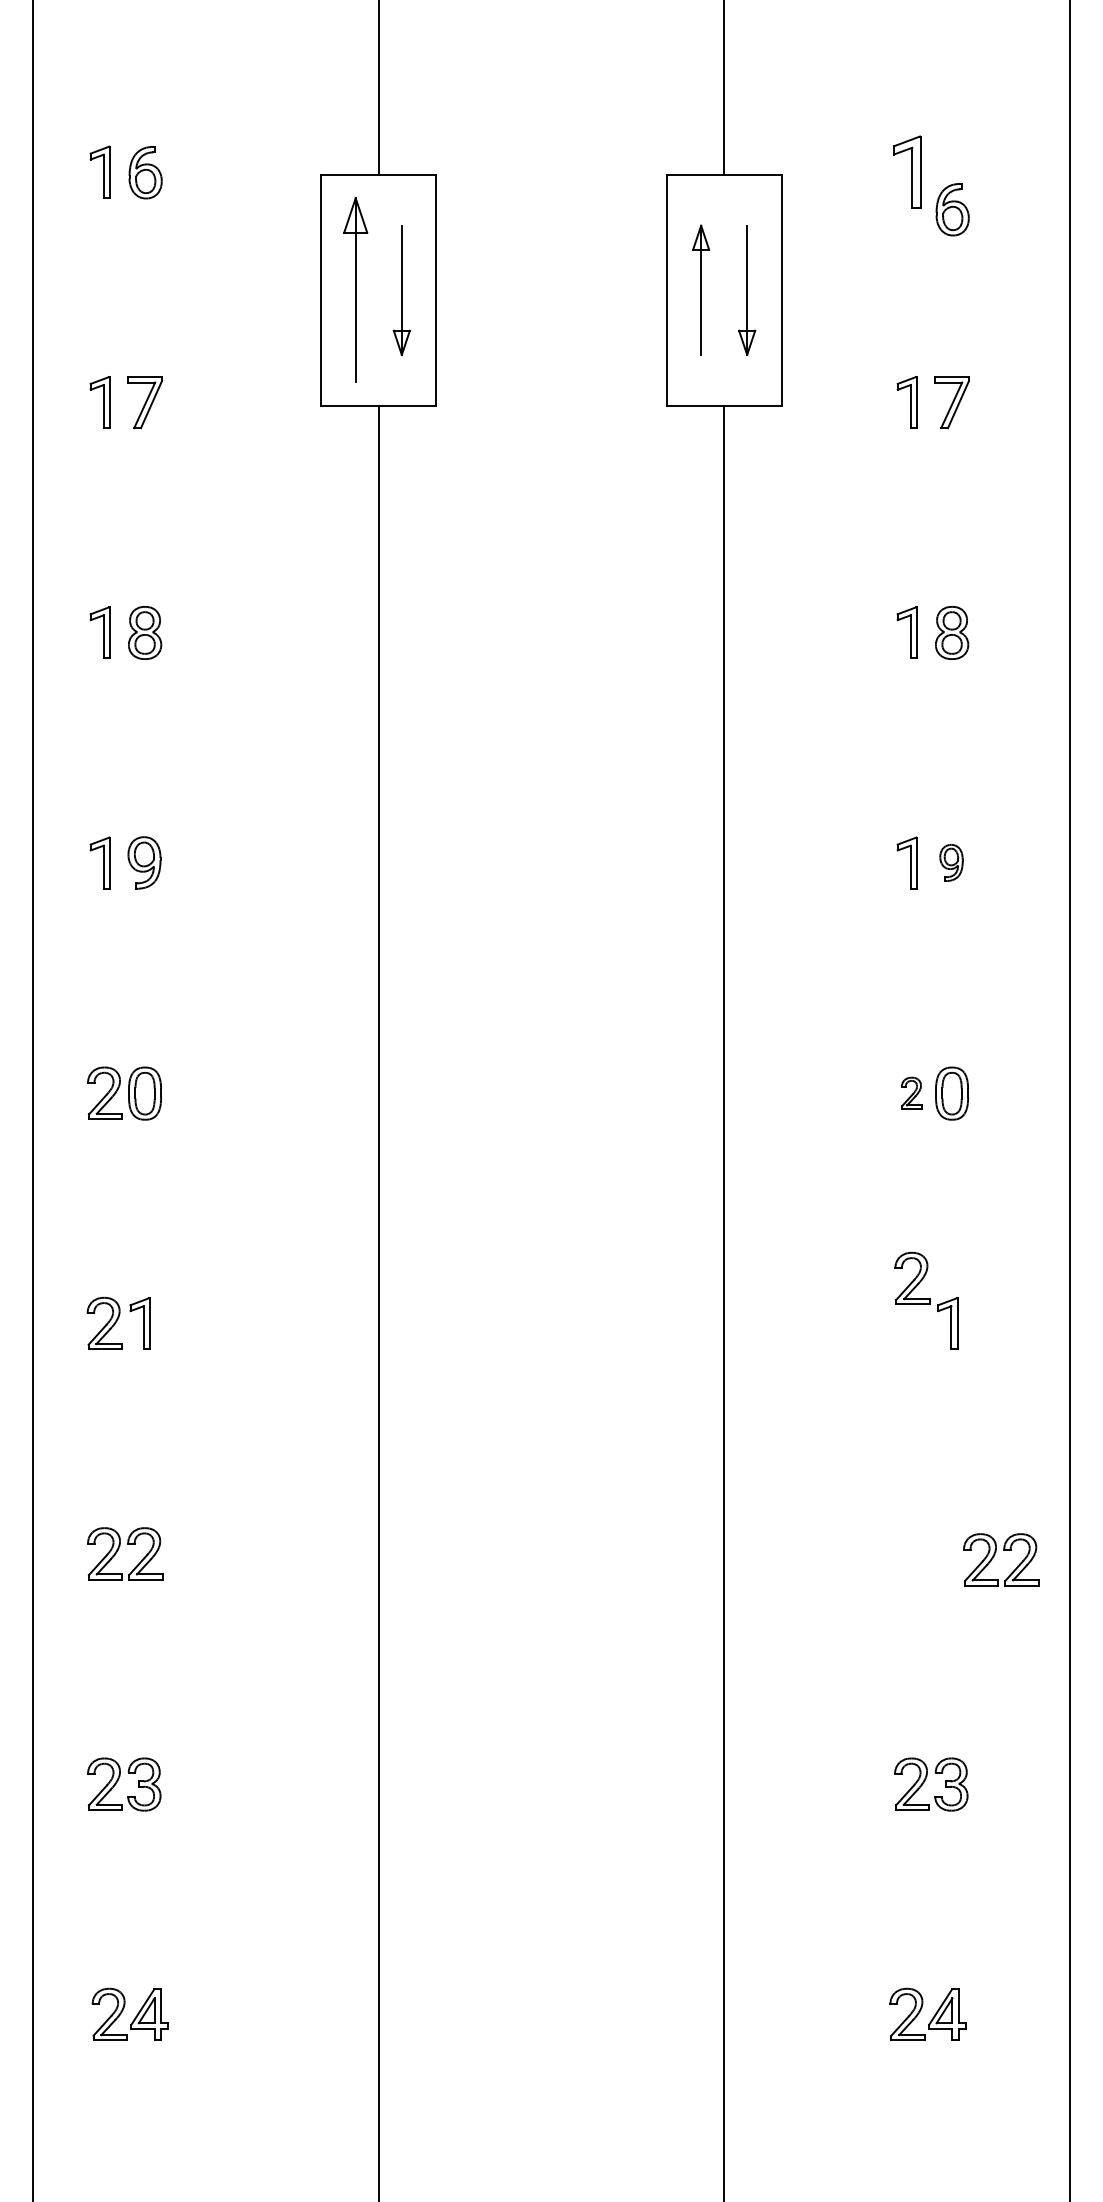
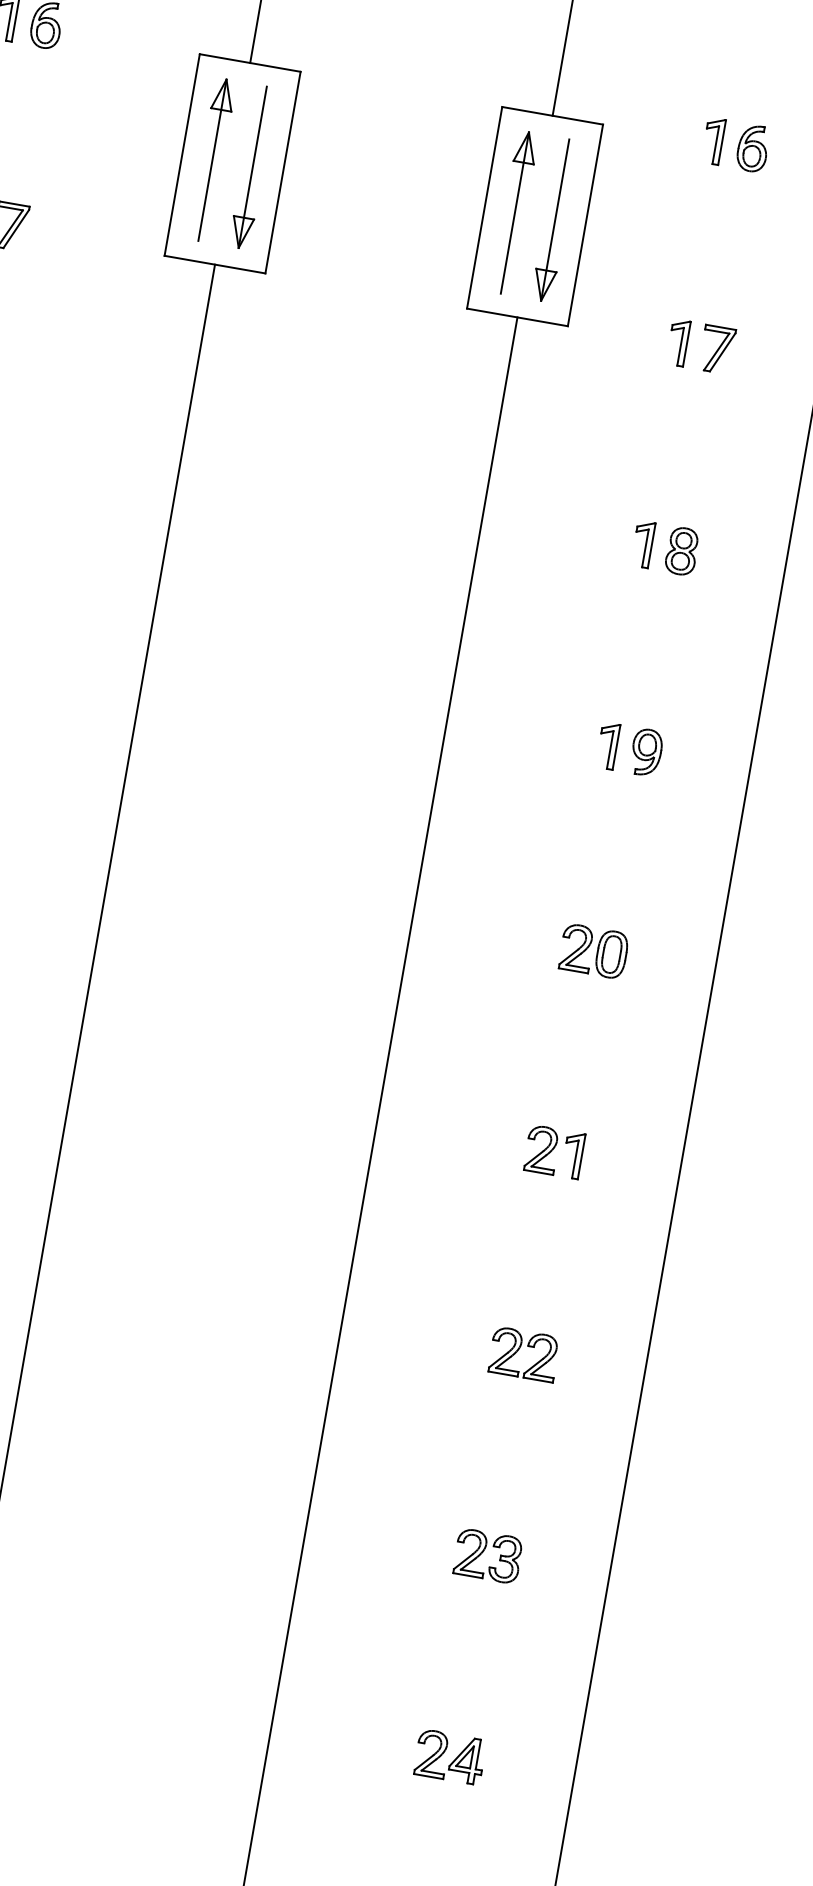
part: (906, 171) -> (712, 140), size x0.71
part: (952, 209) -> (752, 148), moved
part: (700, 289) -> (514, 212), size x1.43
part: (401, 290) -> (252, 167), size x1.43
part: (746, 290) -> (554, 220), size x1.43
part: (951, 862) -> (646, 752), size x1.43
part: (911, 1092) -> (576, 947), size x1.67
part: (912, 1277) -> (542, 1148), moved
part: (994, 1556) -> (518, 1350), moved

